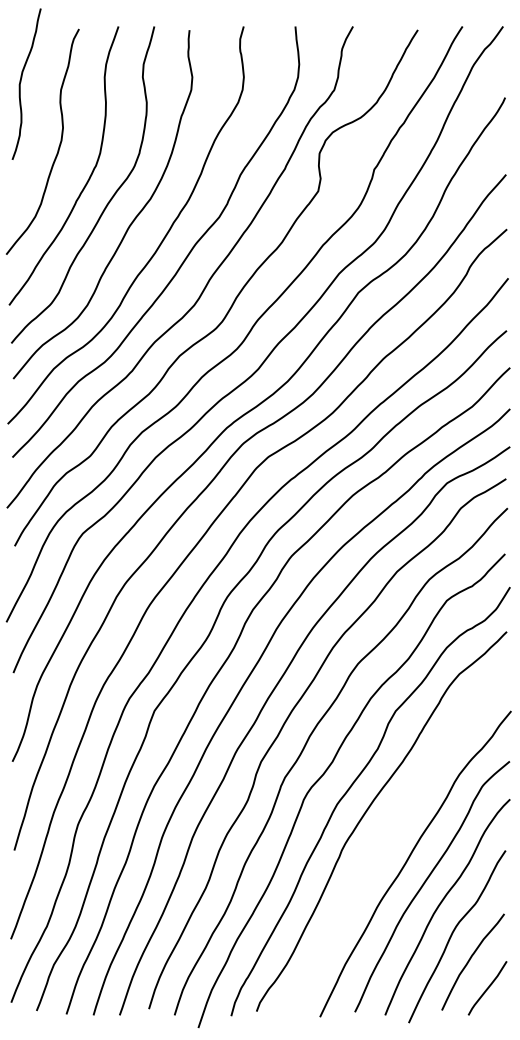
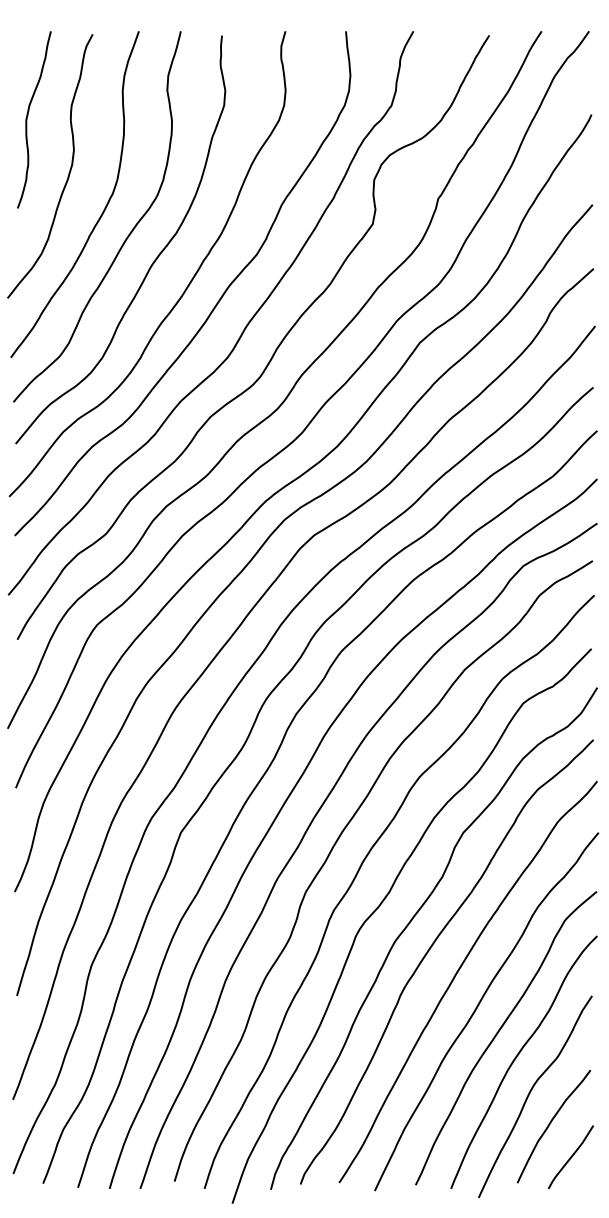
curve: (21, 81) -> (28, 116), moved
curve: (388, 834) -> (455, 977), added

